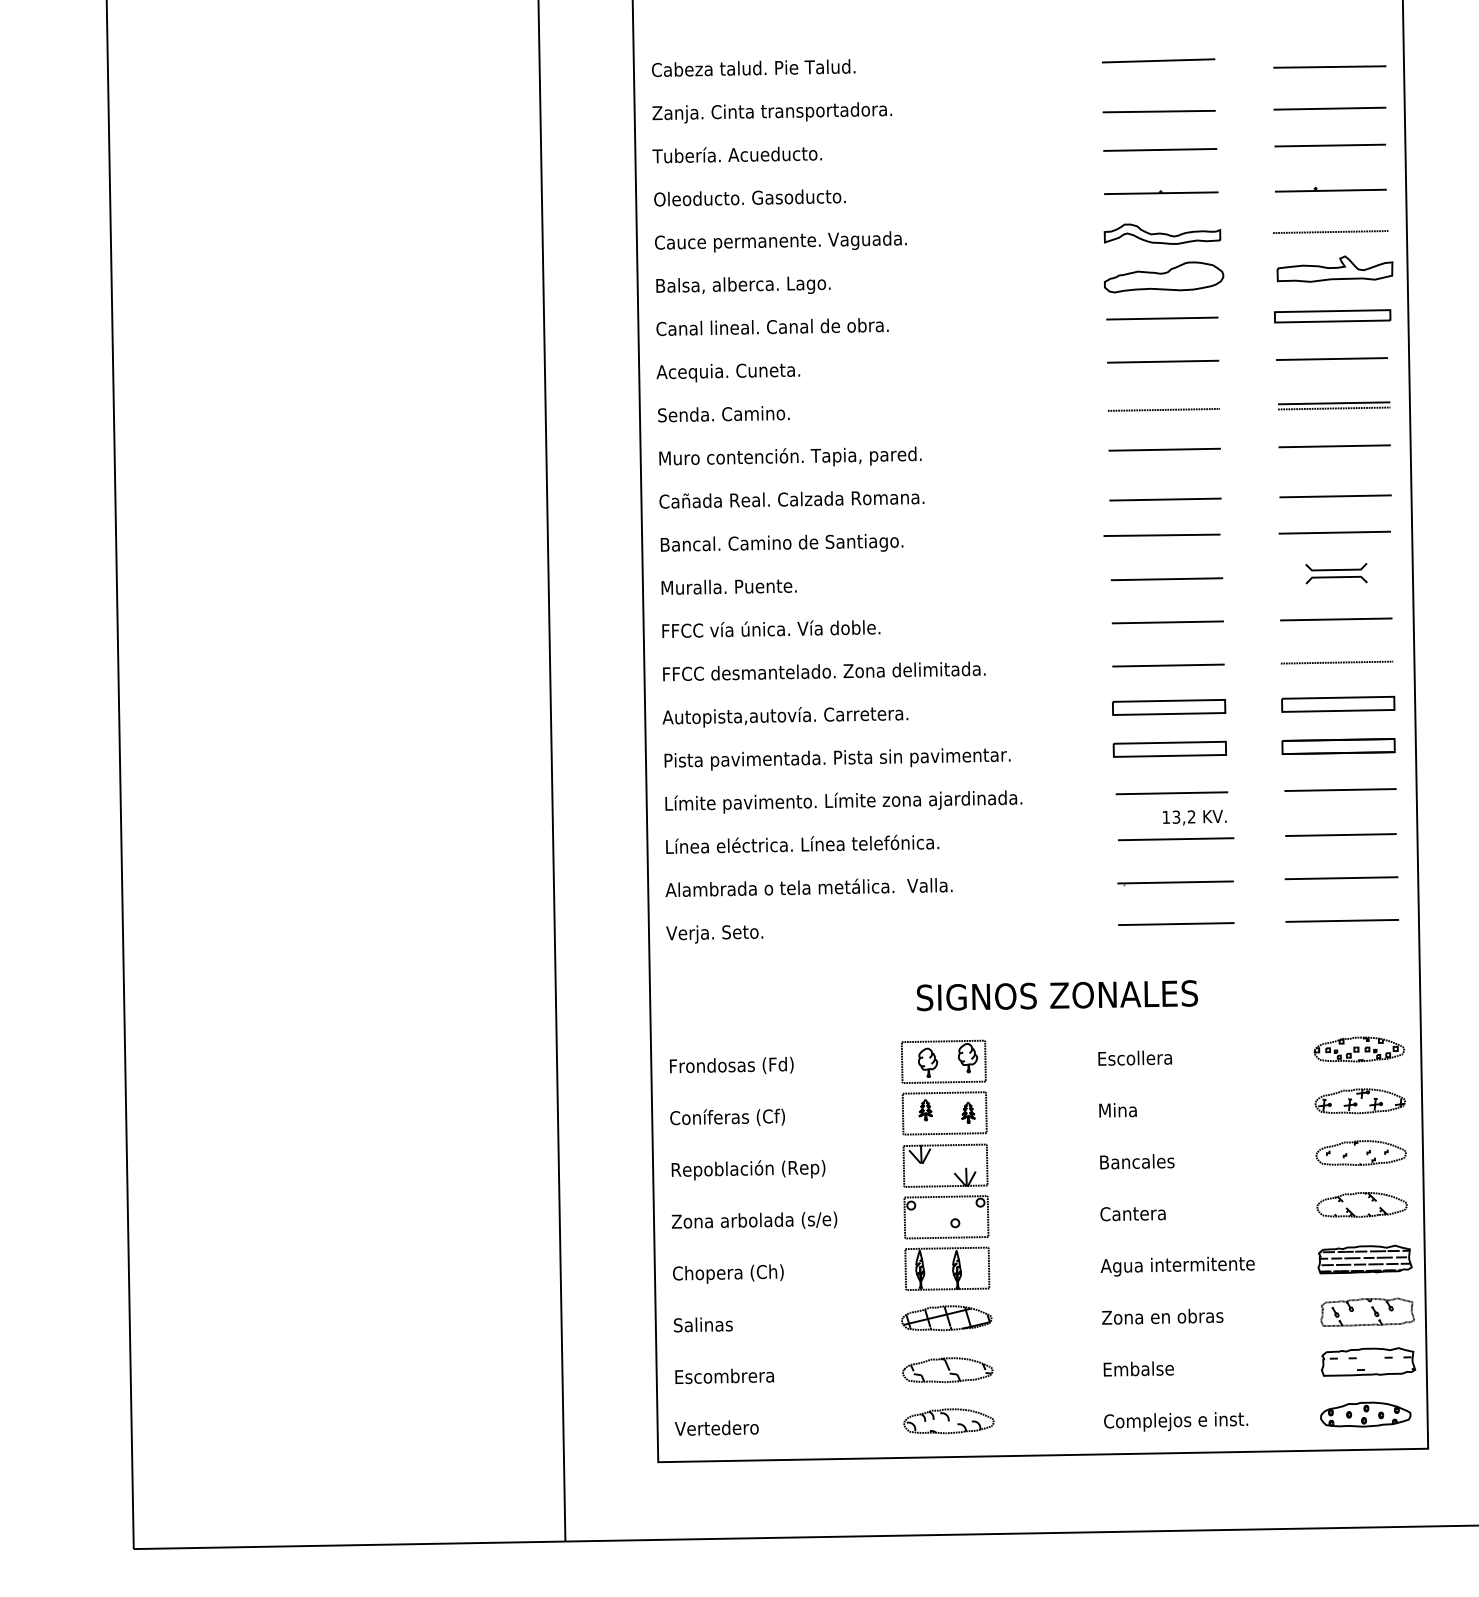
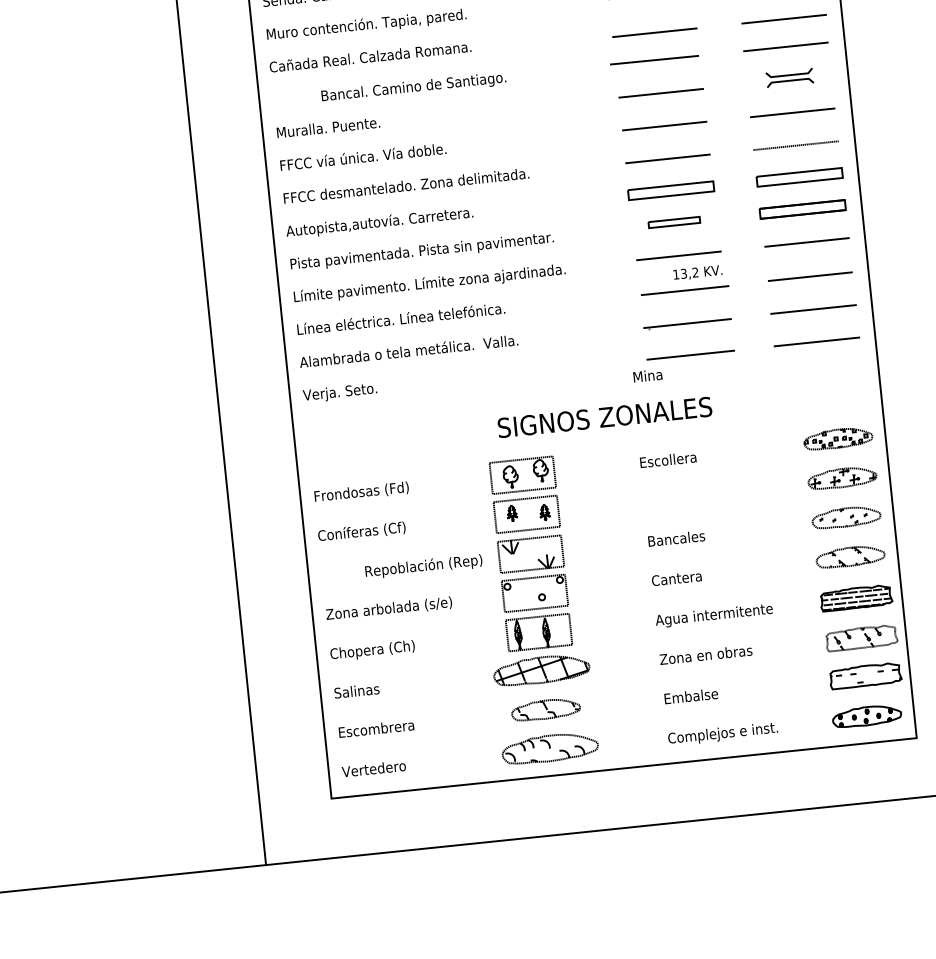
text: (781, 542) -> (413, 86), moved
part: (1169, 748) -> (674, 221), size x0.6
text: (1117, 1110) -> (647, 376), moved
text: (748, 1170) -> (423, 567), moved
part: (946, 1318) -> (541, 670), size x1.4
part: (948, 1421) -> (549, 748), size x1.4

